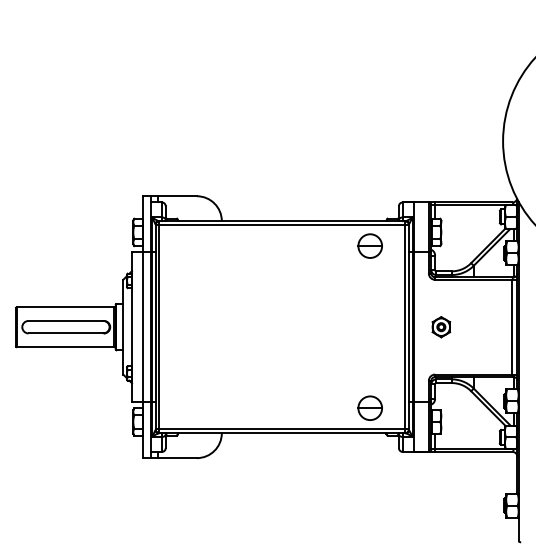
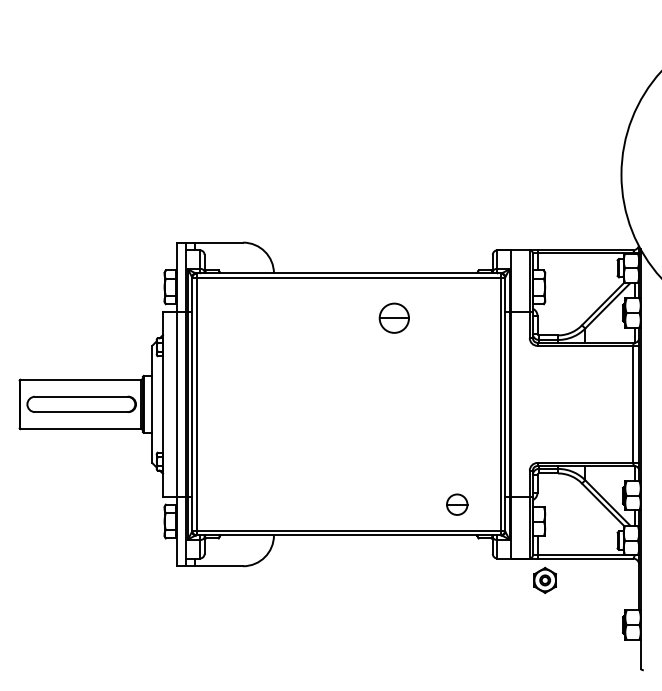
part: (369, 245) -> (393, 317), moved
part: (440, 326) -> (544, 579), moved
part: (369, 408) -> (456, 504), size x0.7

